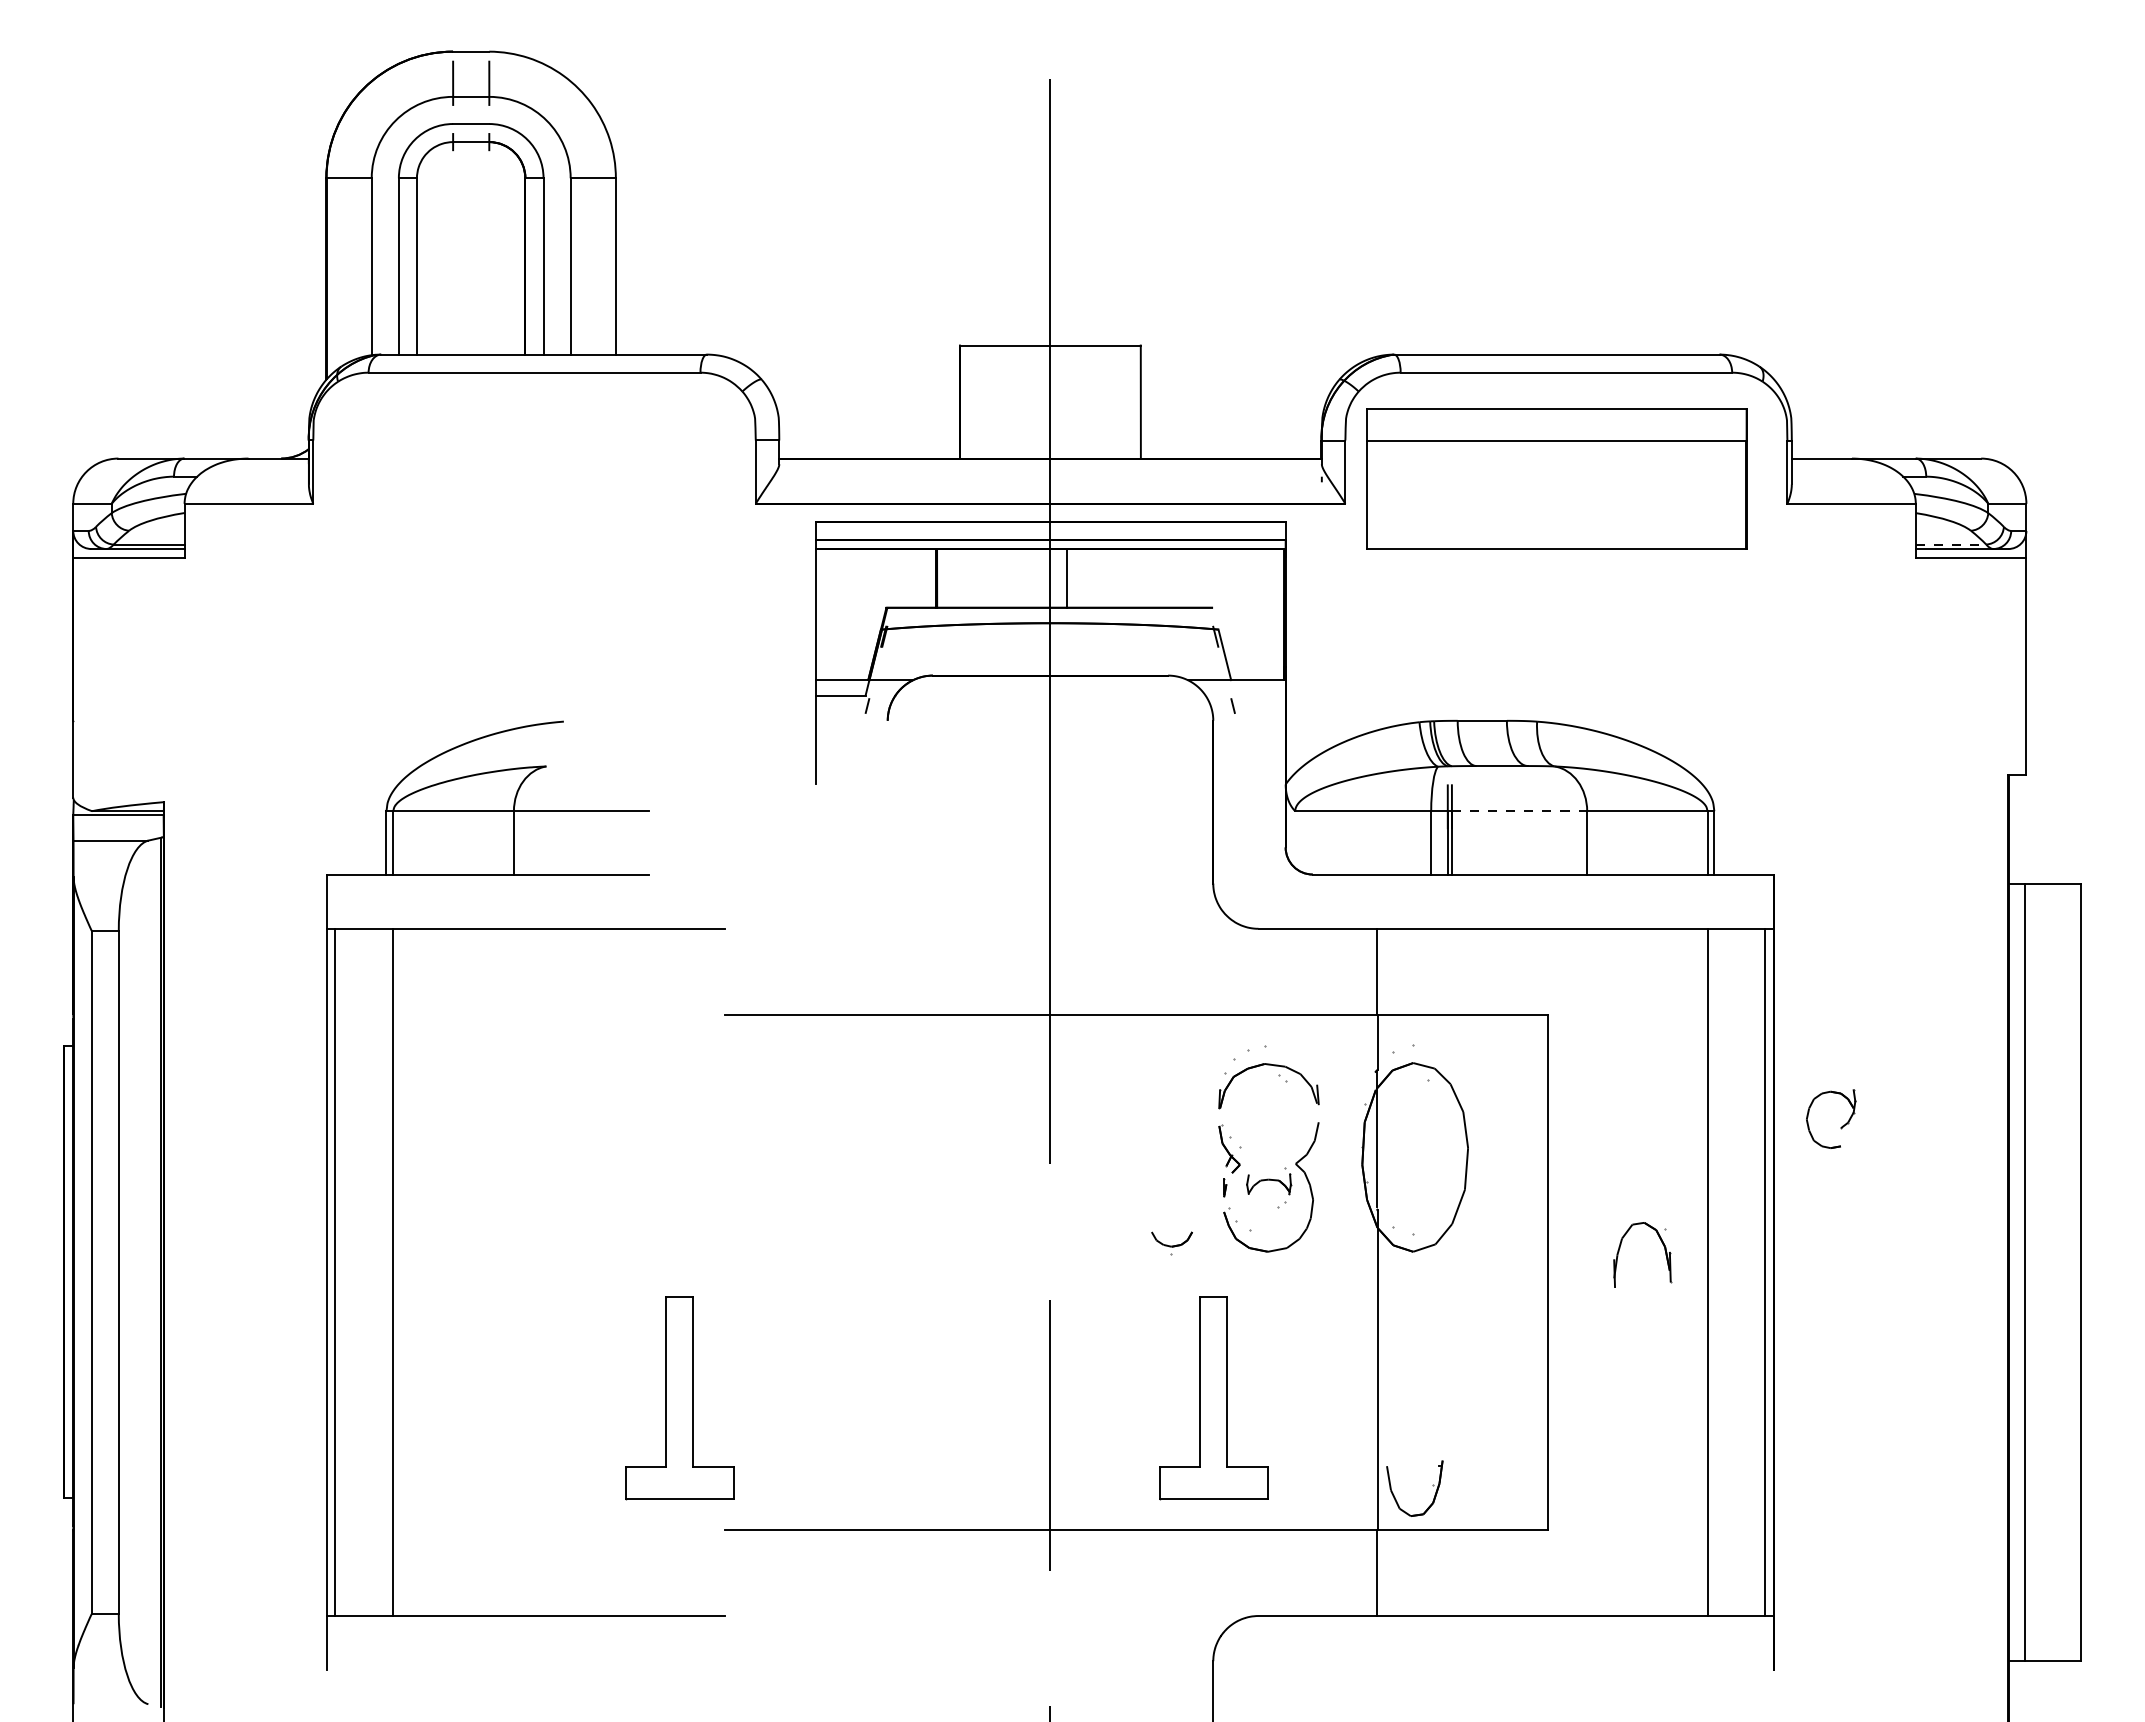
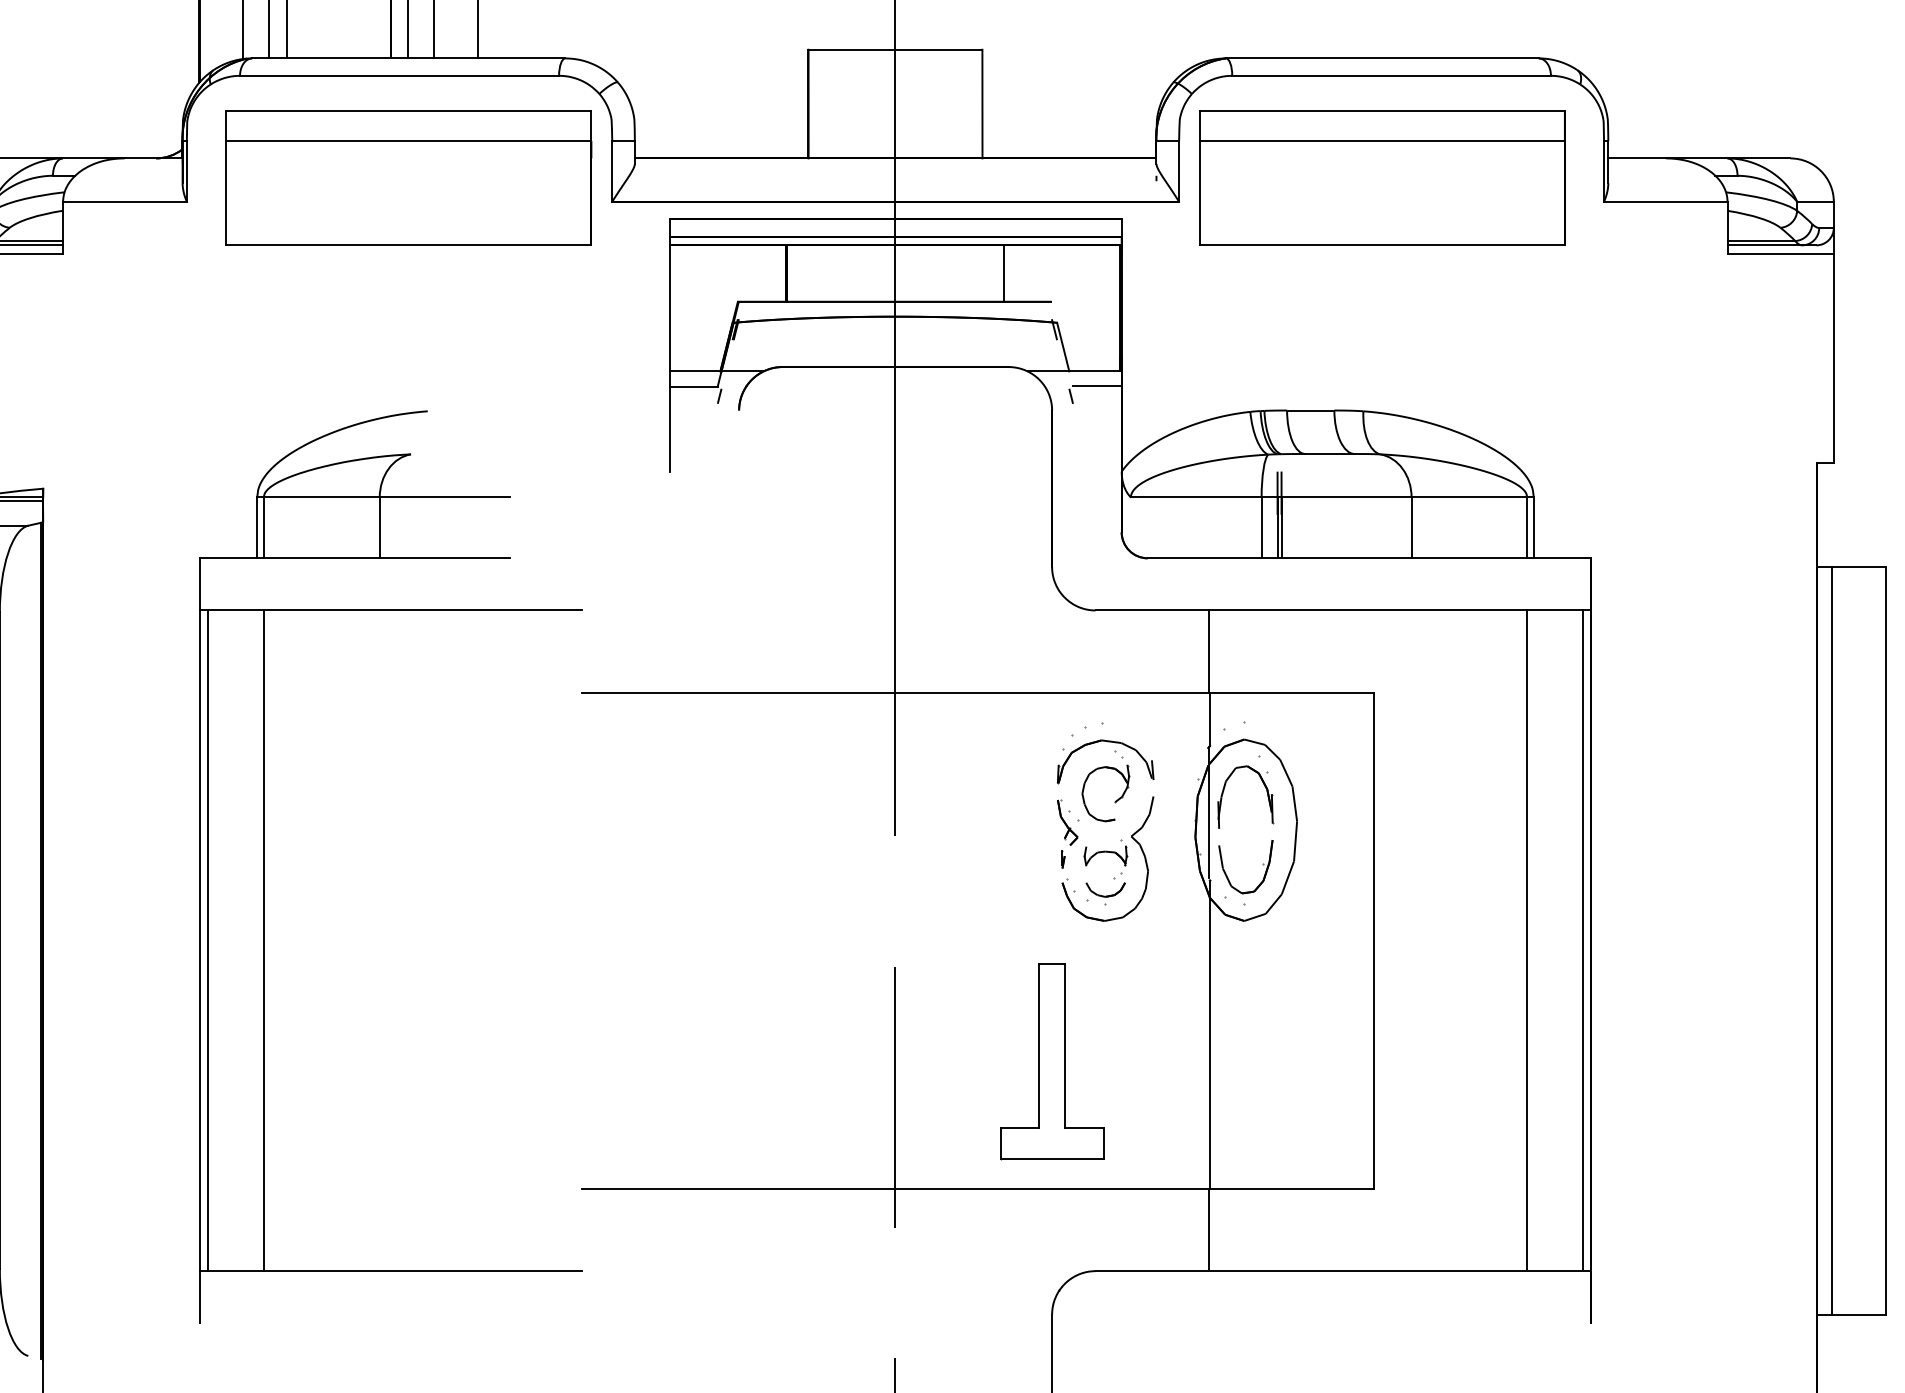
part: (543, 478) -> (408, 177), added
line: (1951, 544) -> (1761, 240), dashed -> solid
line: (1067, 578) -> (1004, 273), moved
line: (1260, 695) -> (1097, 386), added
line: (1519, 811) -> (1346, 497), dashed -> solid
part: (1840, 1127) -> (1114, 801), moved
part: (1171, 1243) -> (1105, 893), moved
part: (1662, 1244) -> (1264, 787), moved
part: (679, 1398) -> (538, 1062), removed
part: (1432, 1485) -> (1262, 863), moved

